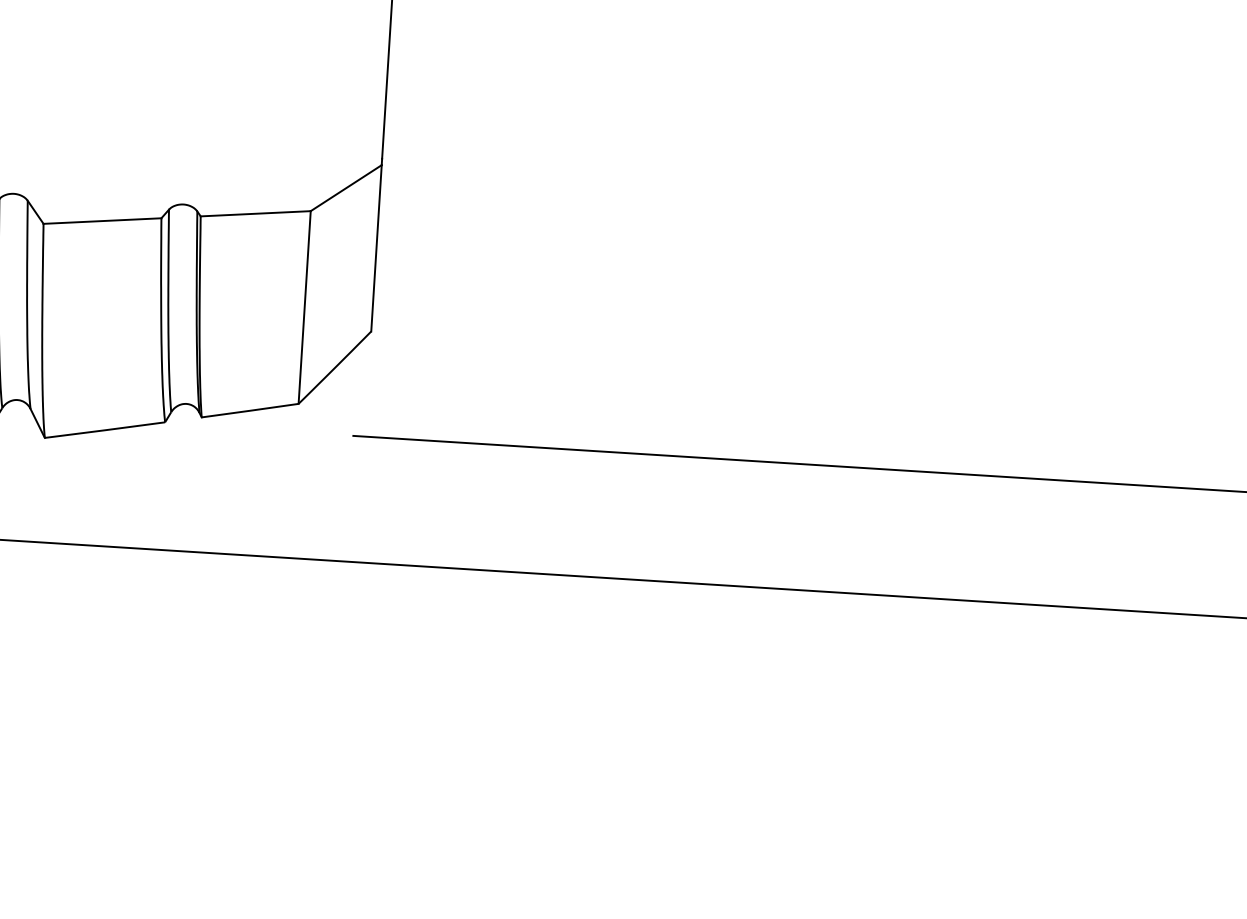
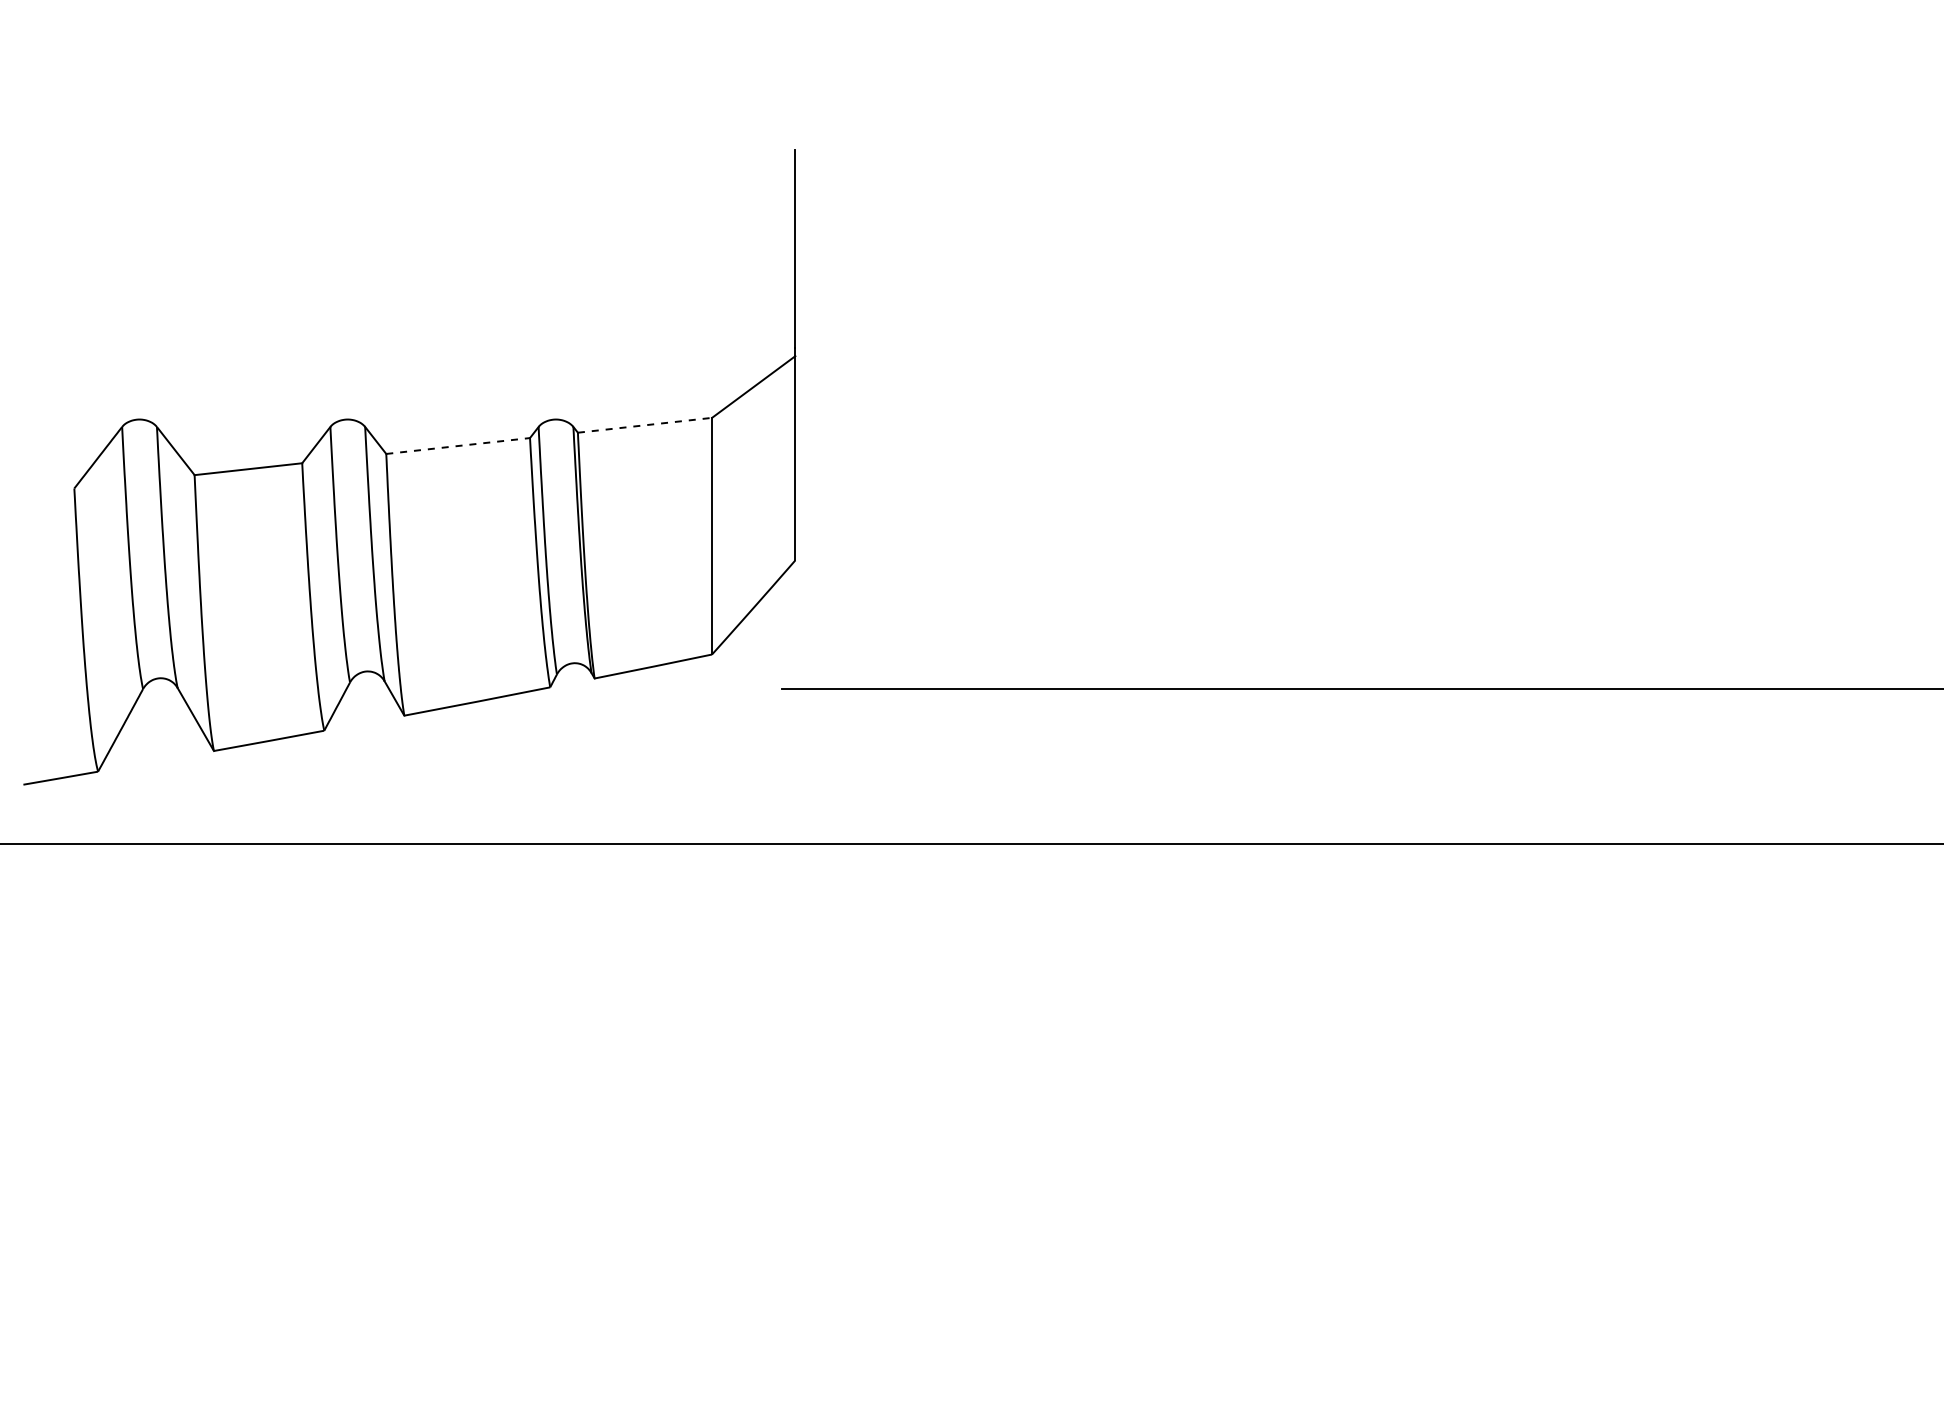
line: (256, 213) -> (645, 425), solid -> dashed
line: (102, 220) -> (458, 445), solid -> dashed

